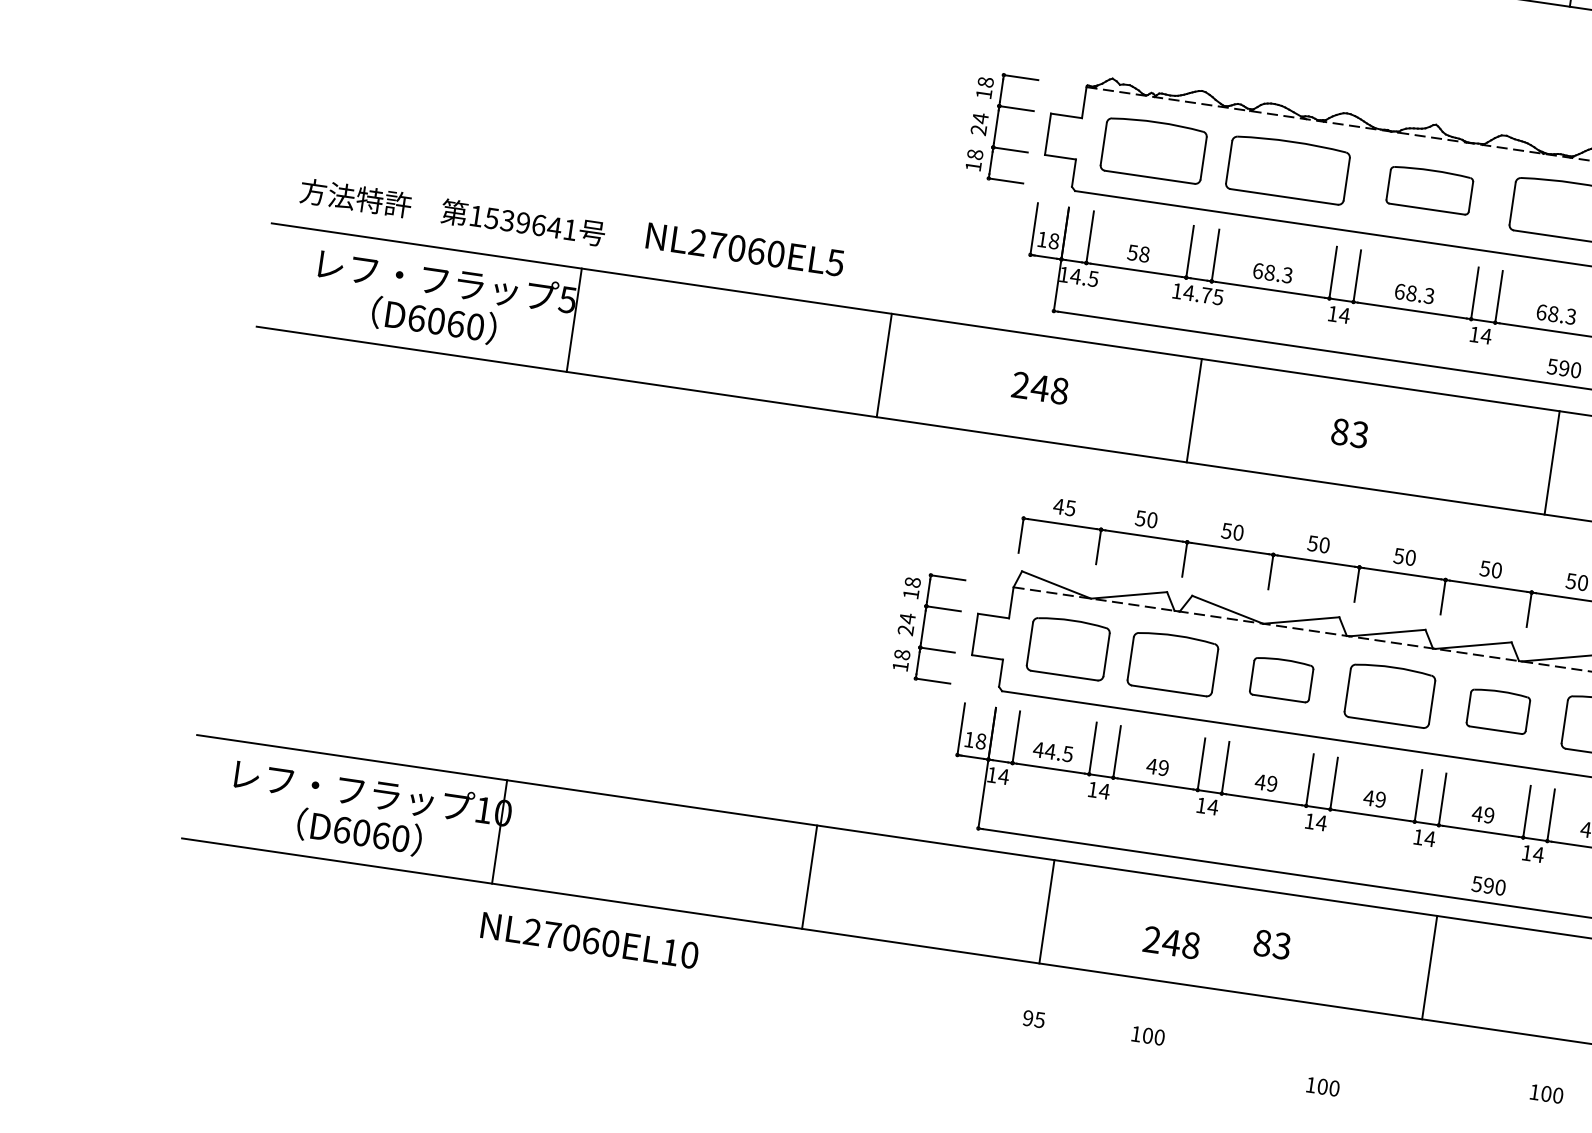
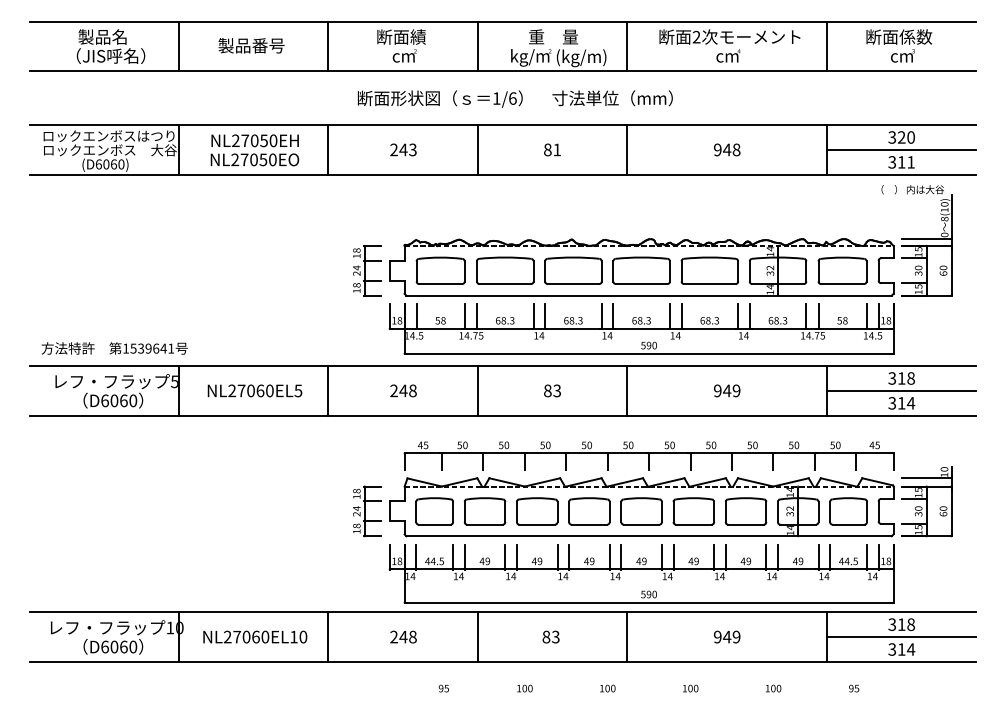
part: (1430, 189) -> (573, 270), size x1.43
text: (744, 248) -> (254, 390), moved
line: (1551, 461) -> (626, 390), moved
part: (1282, 679) -> (537, 511), size x1.43
part: (1498, 711) -> (641, 511), size x1.43
line: (1046, 910) -> (477, 636), moved
text: (590, 939) -> (255, 636), moved
text: (1171, 941) -> (403, 636), moved
text: (1147, 1035) -> (524, 688), moved
text: (1322, 1086) -> (607, 688), moved

